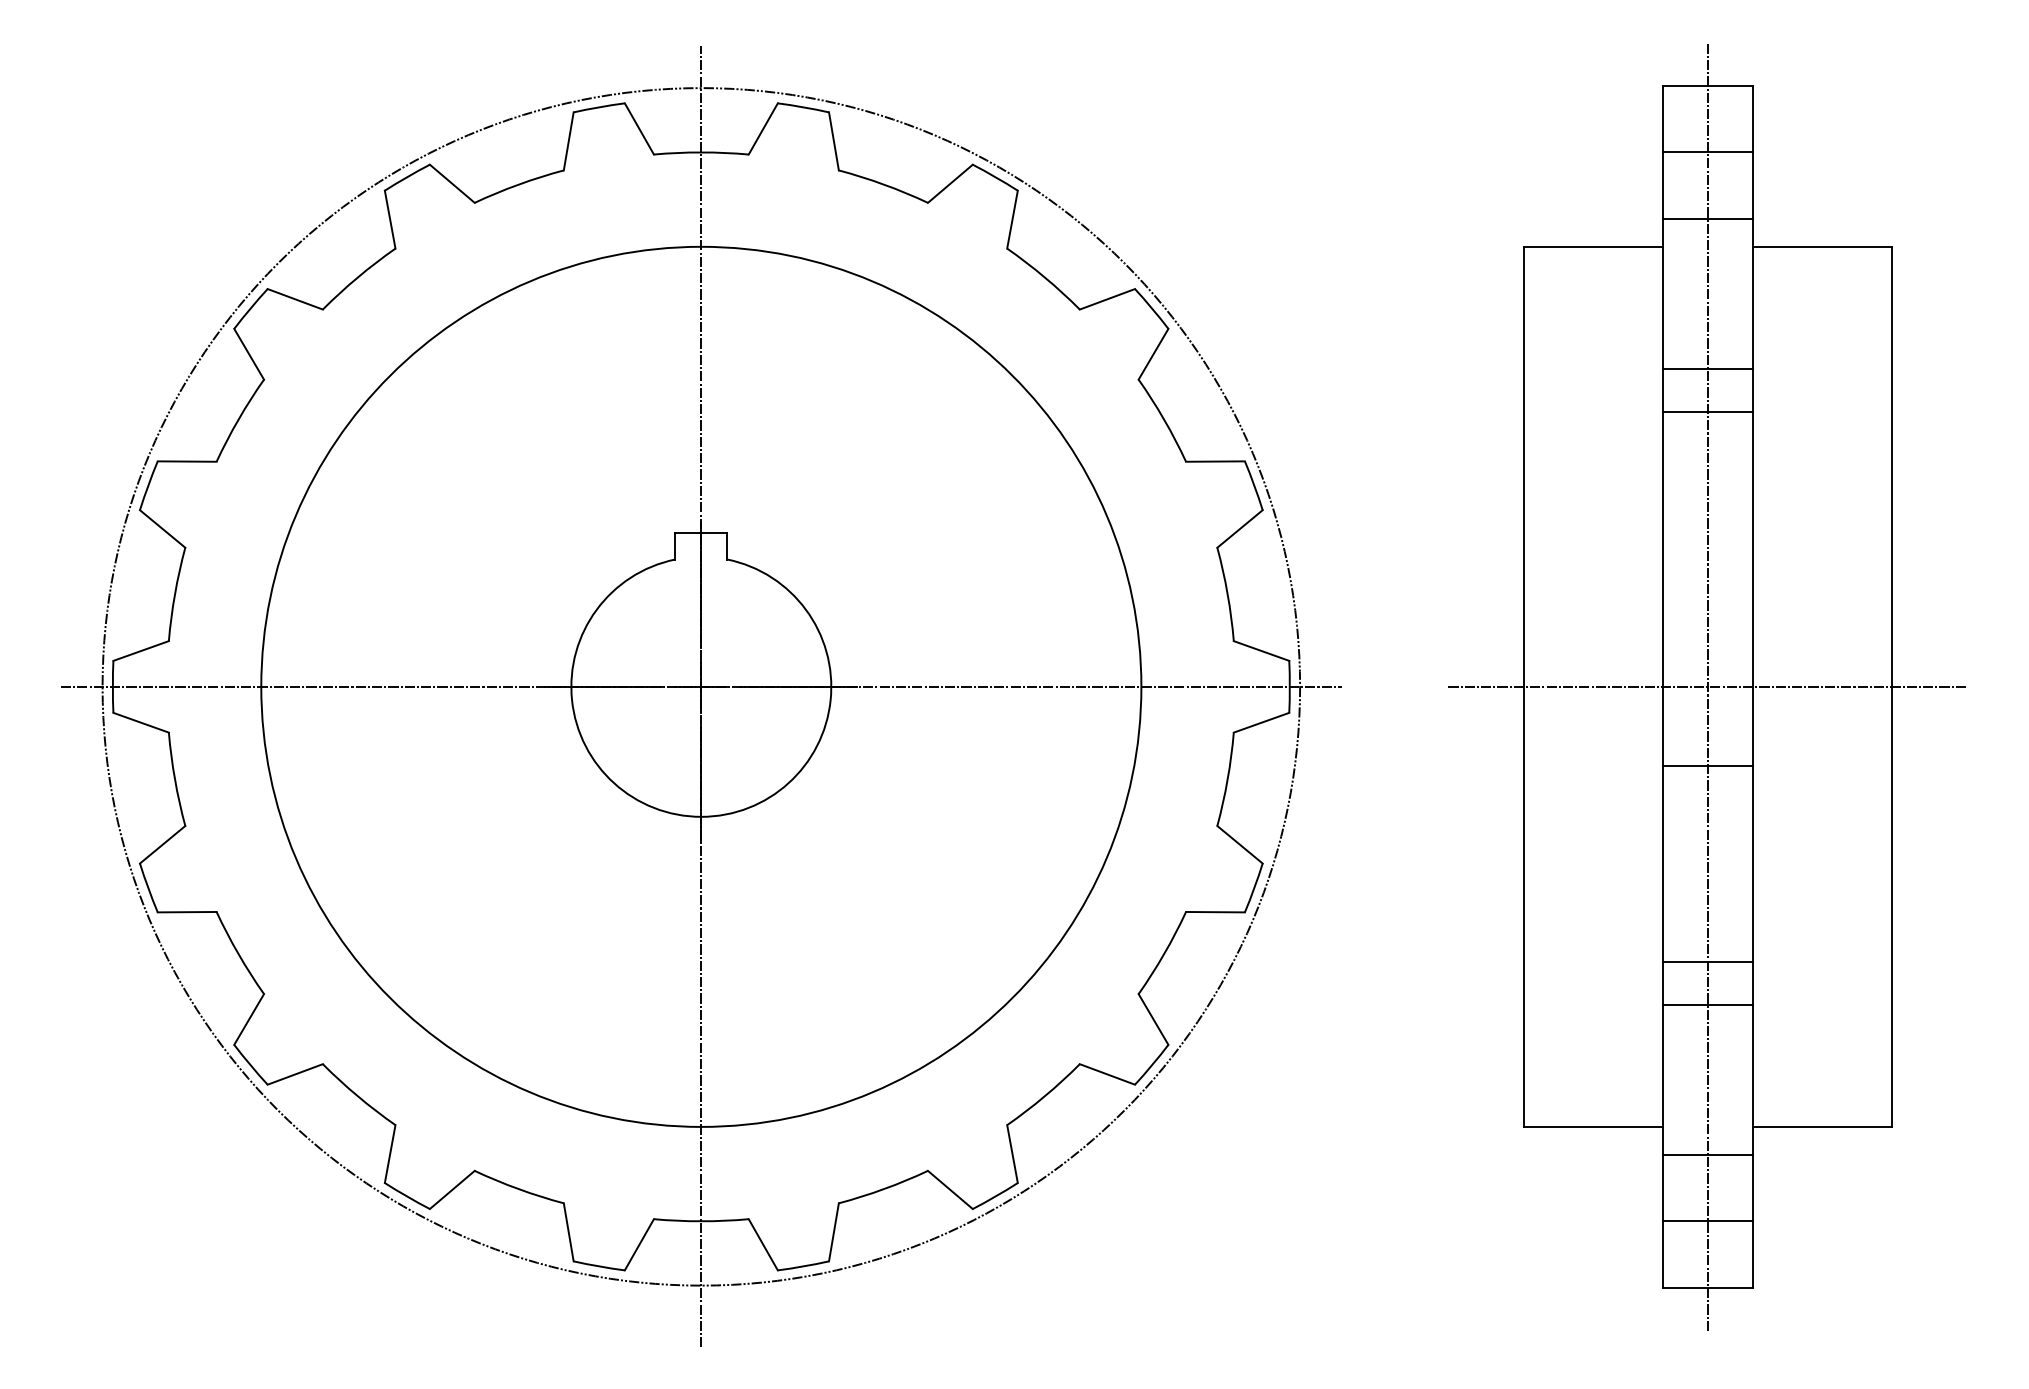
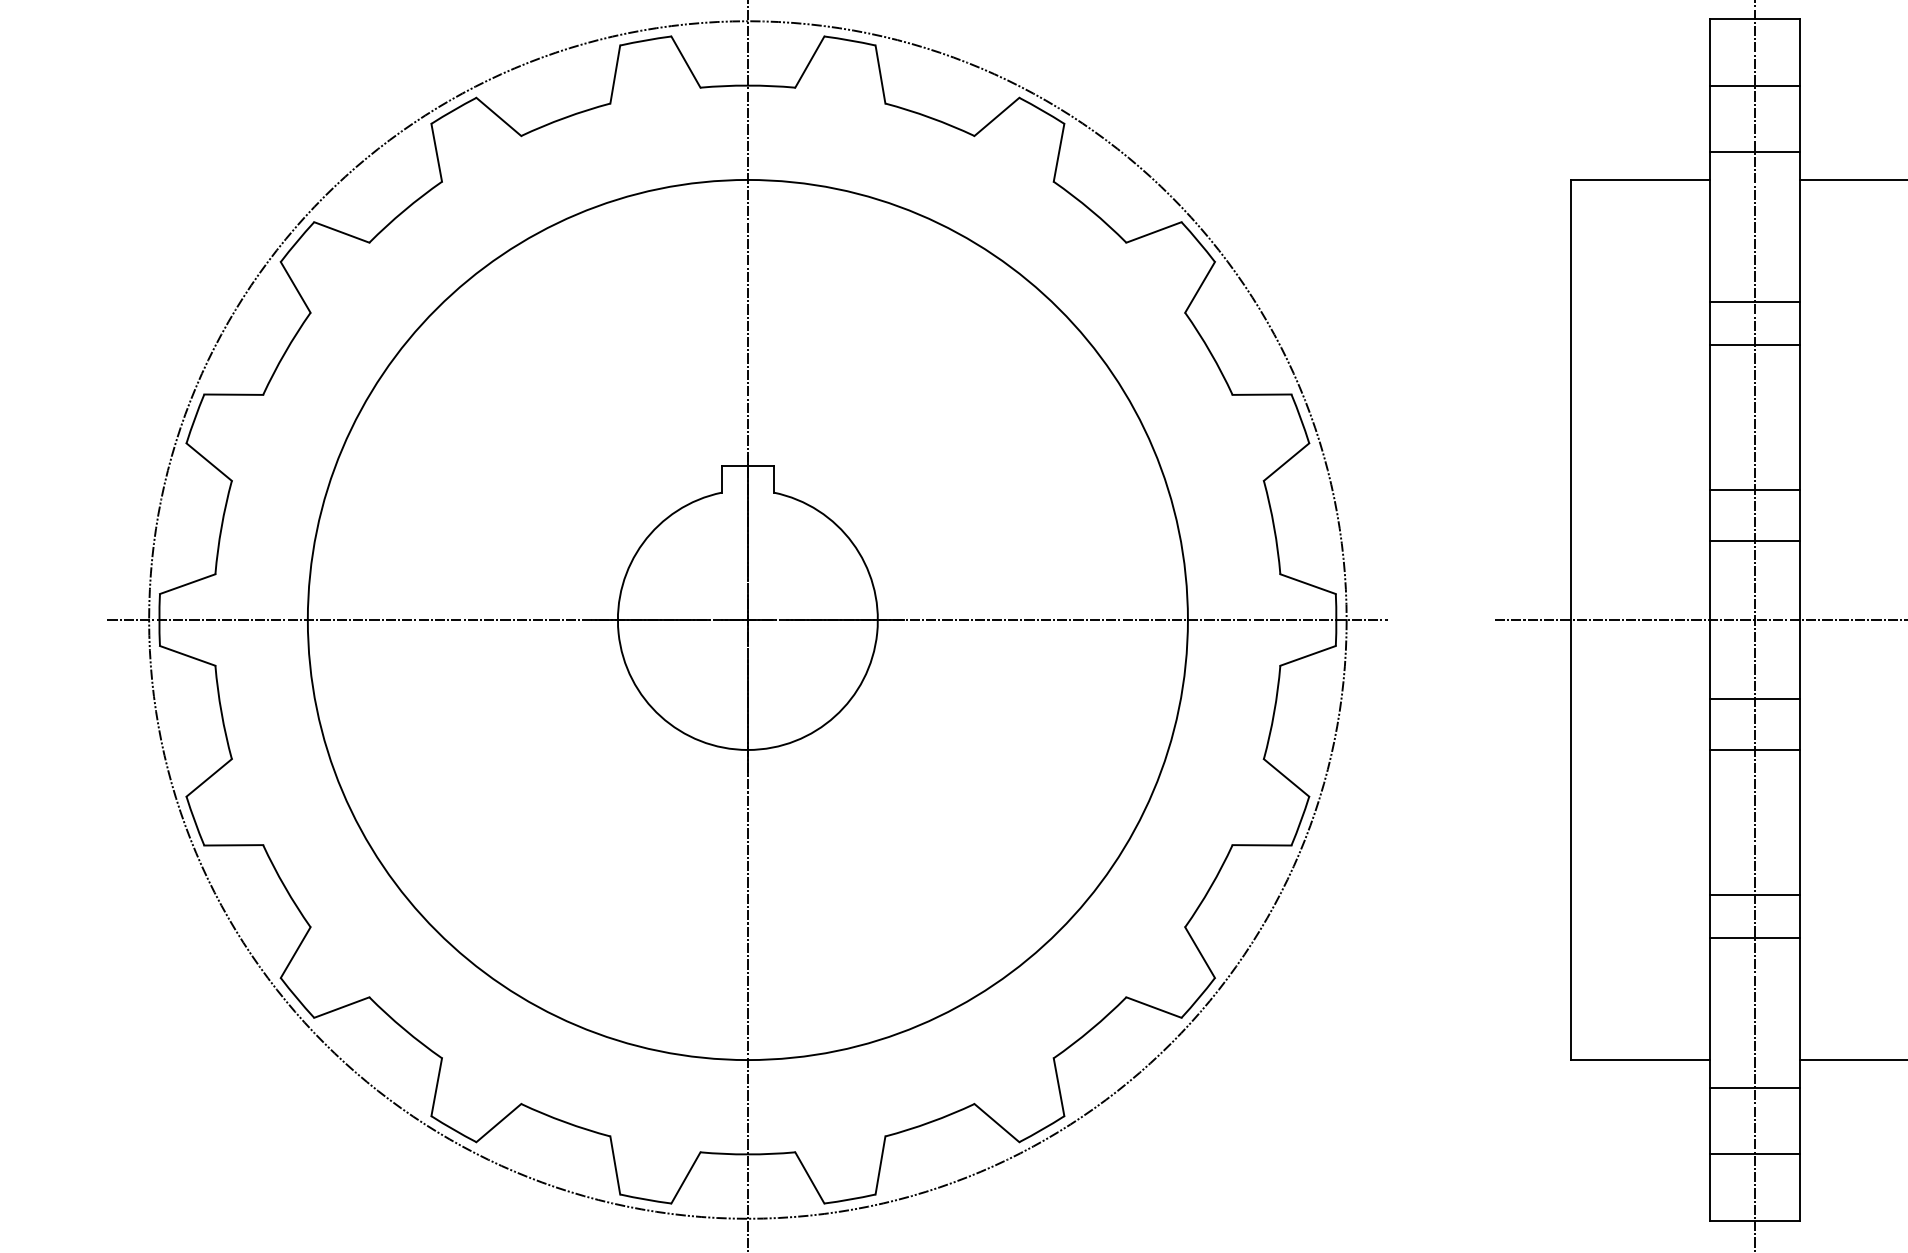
line: (1708, 557) -> (1755, 490), added
line: (1708, 608) -> (1755, 541), added
line: (1708, 816) -> (1755, 749), added

